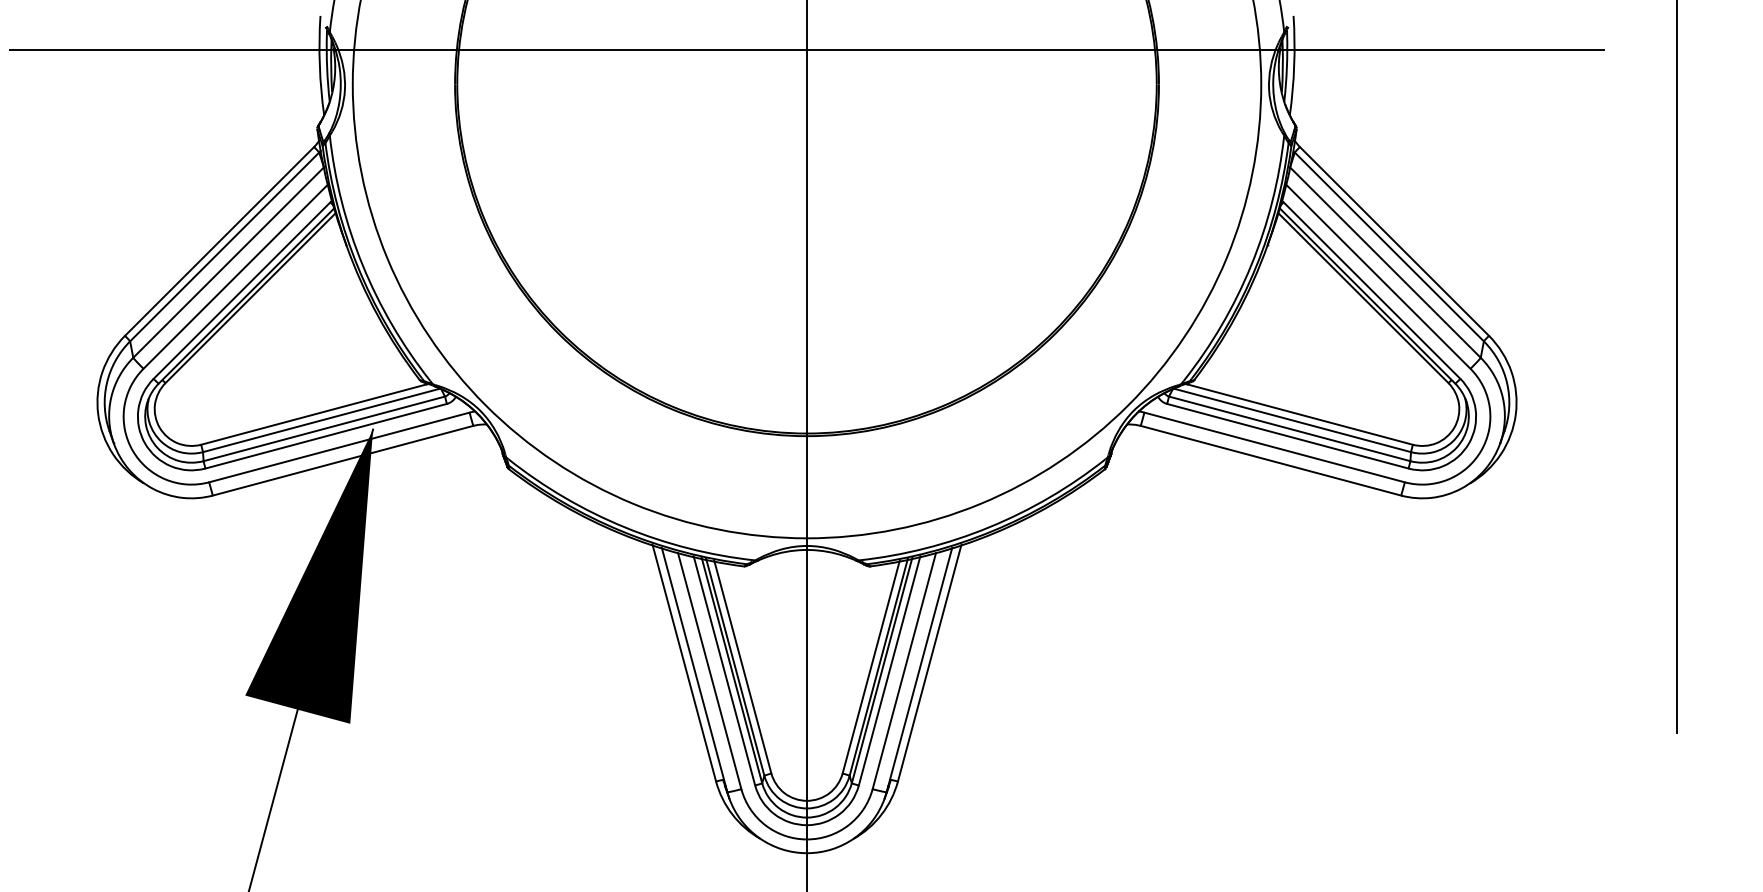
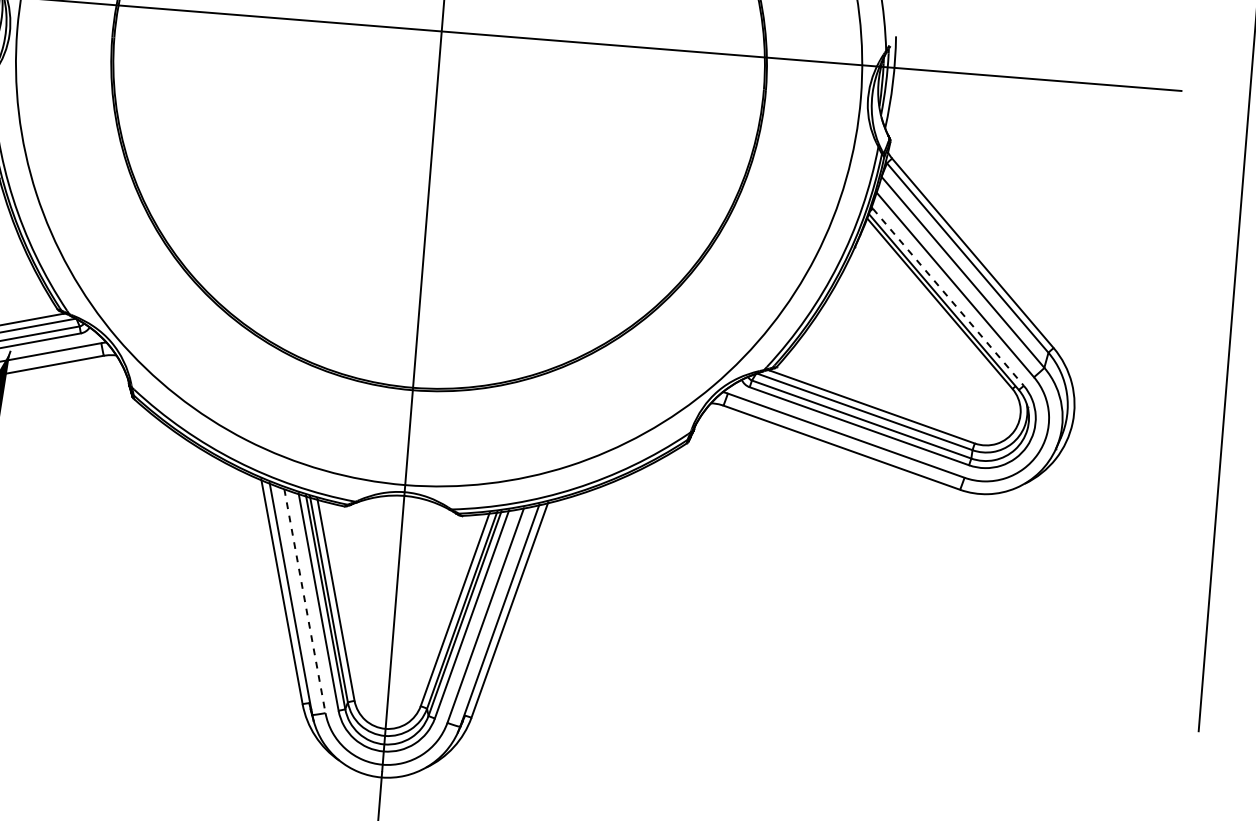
line: (1372, 290) -> (948, 297), solid -> dashed
line: (709, 671) -> (304, 601), solid -> dashed

